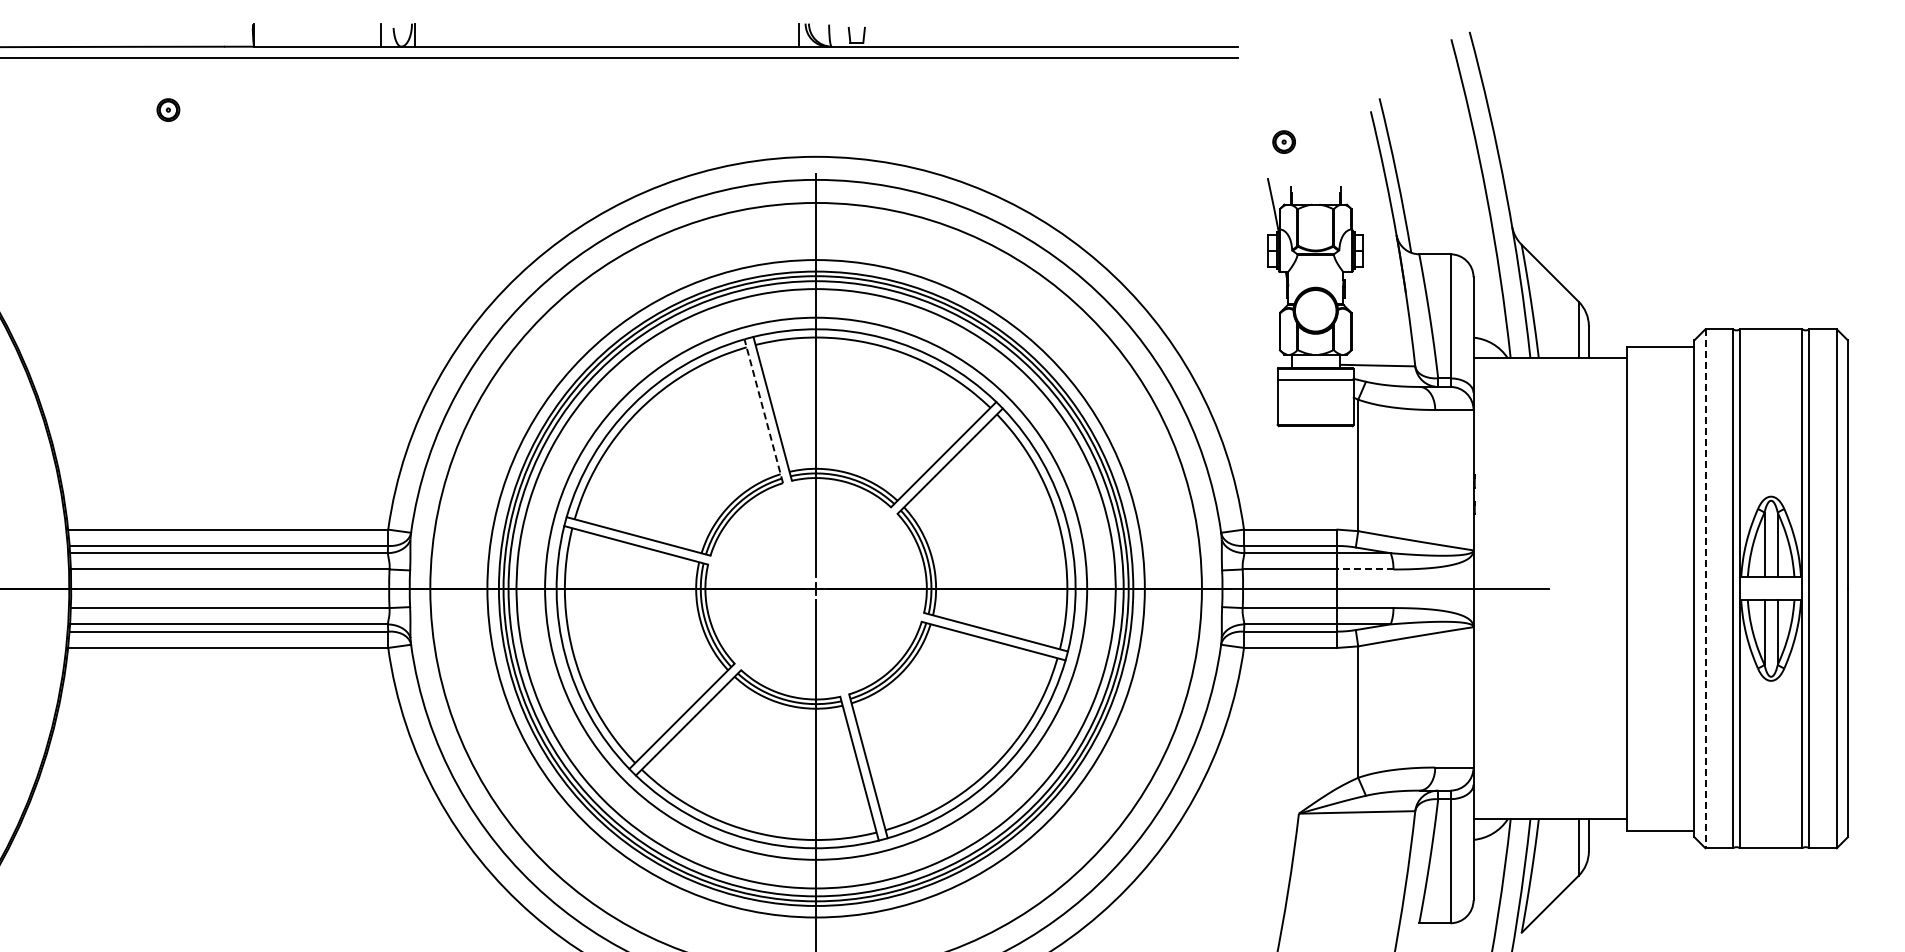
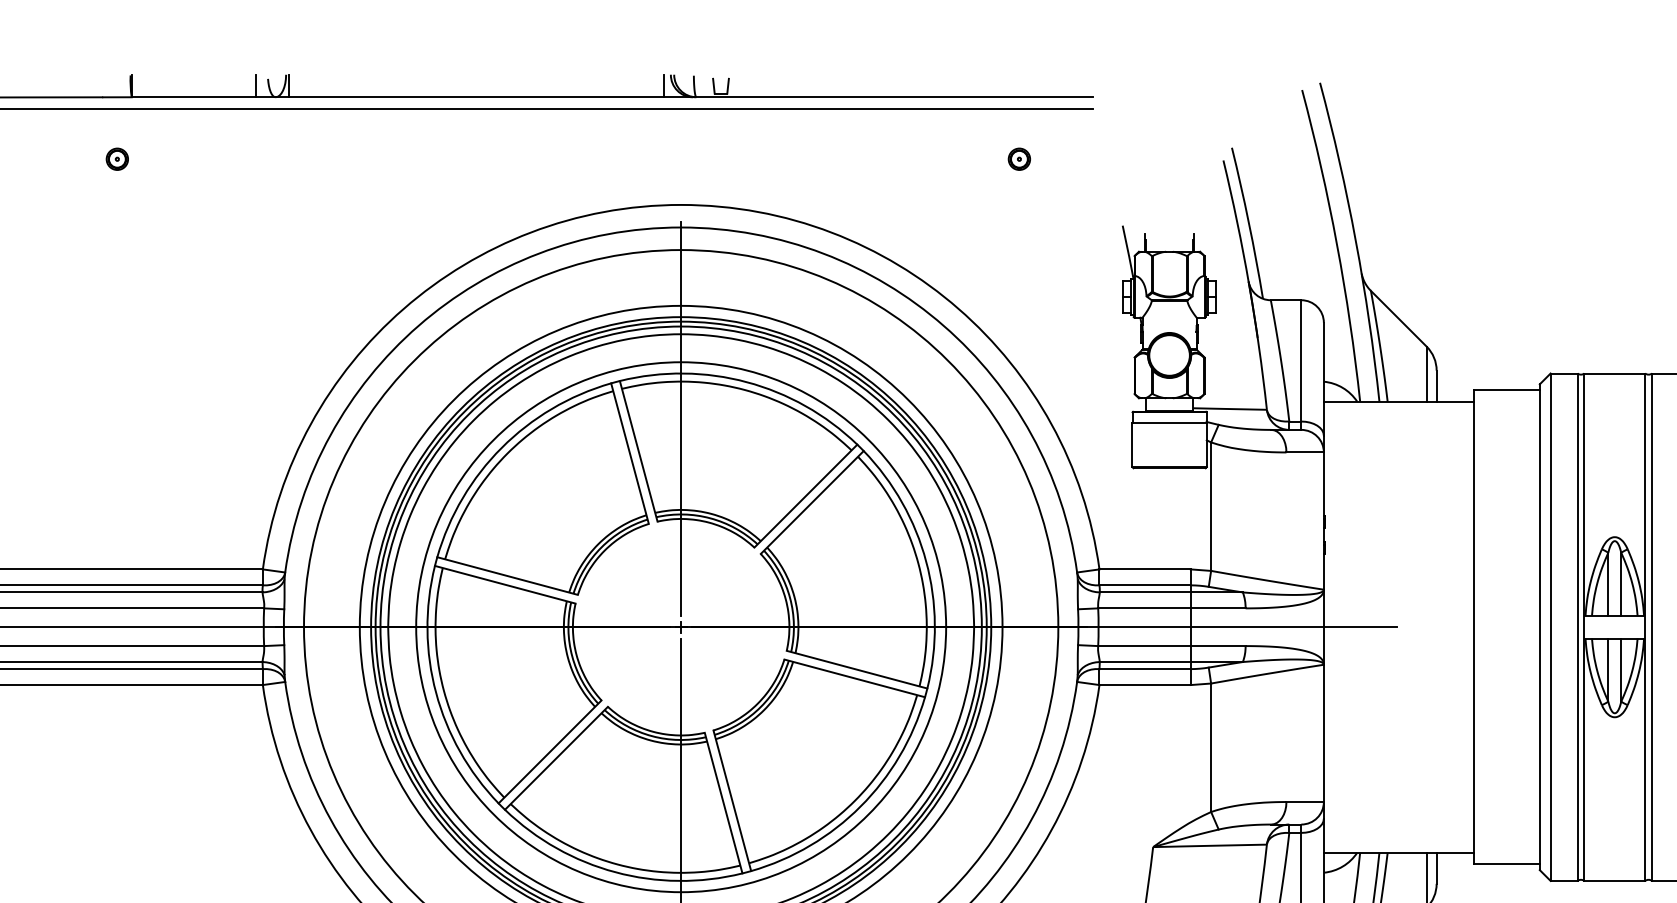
part: (168, 109) -> (117, 158), moved
part: (1283, 141) -> (1018, 158), moved
line: (763, 410) -> (629, 452), dashed -> solid
line: (1364, 569) -> (1217, 608), dashed -> solid
line: (1705, 588) -> (1550, 626), dashed -> solid

